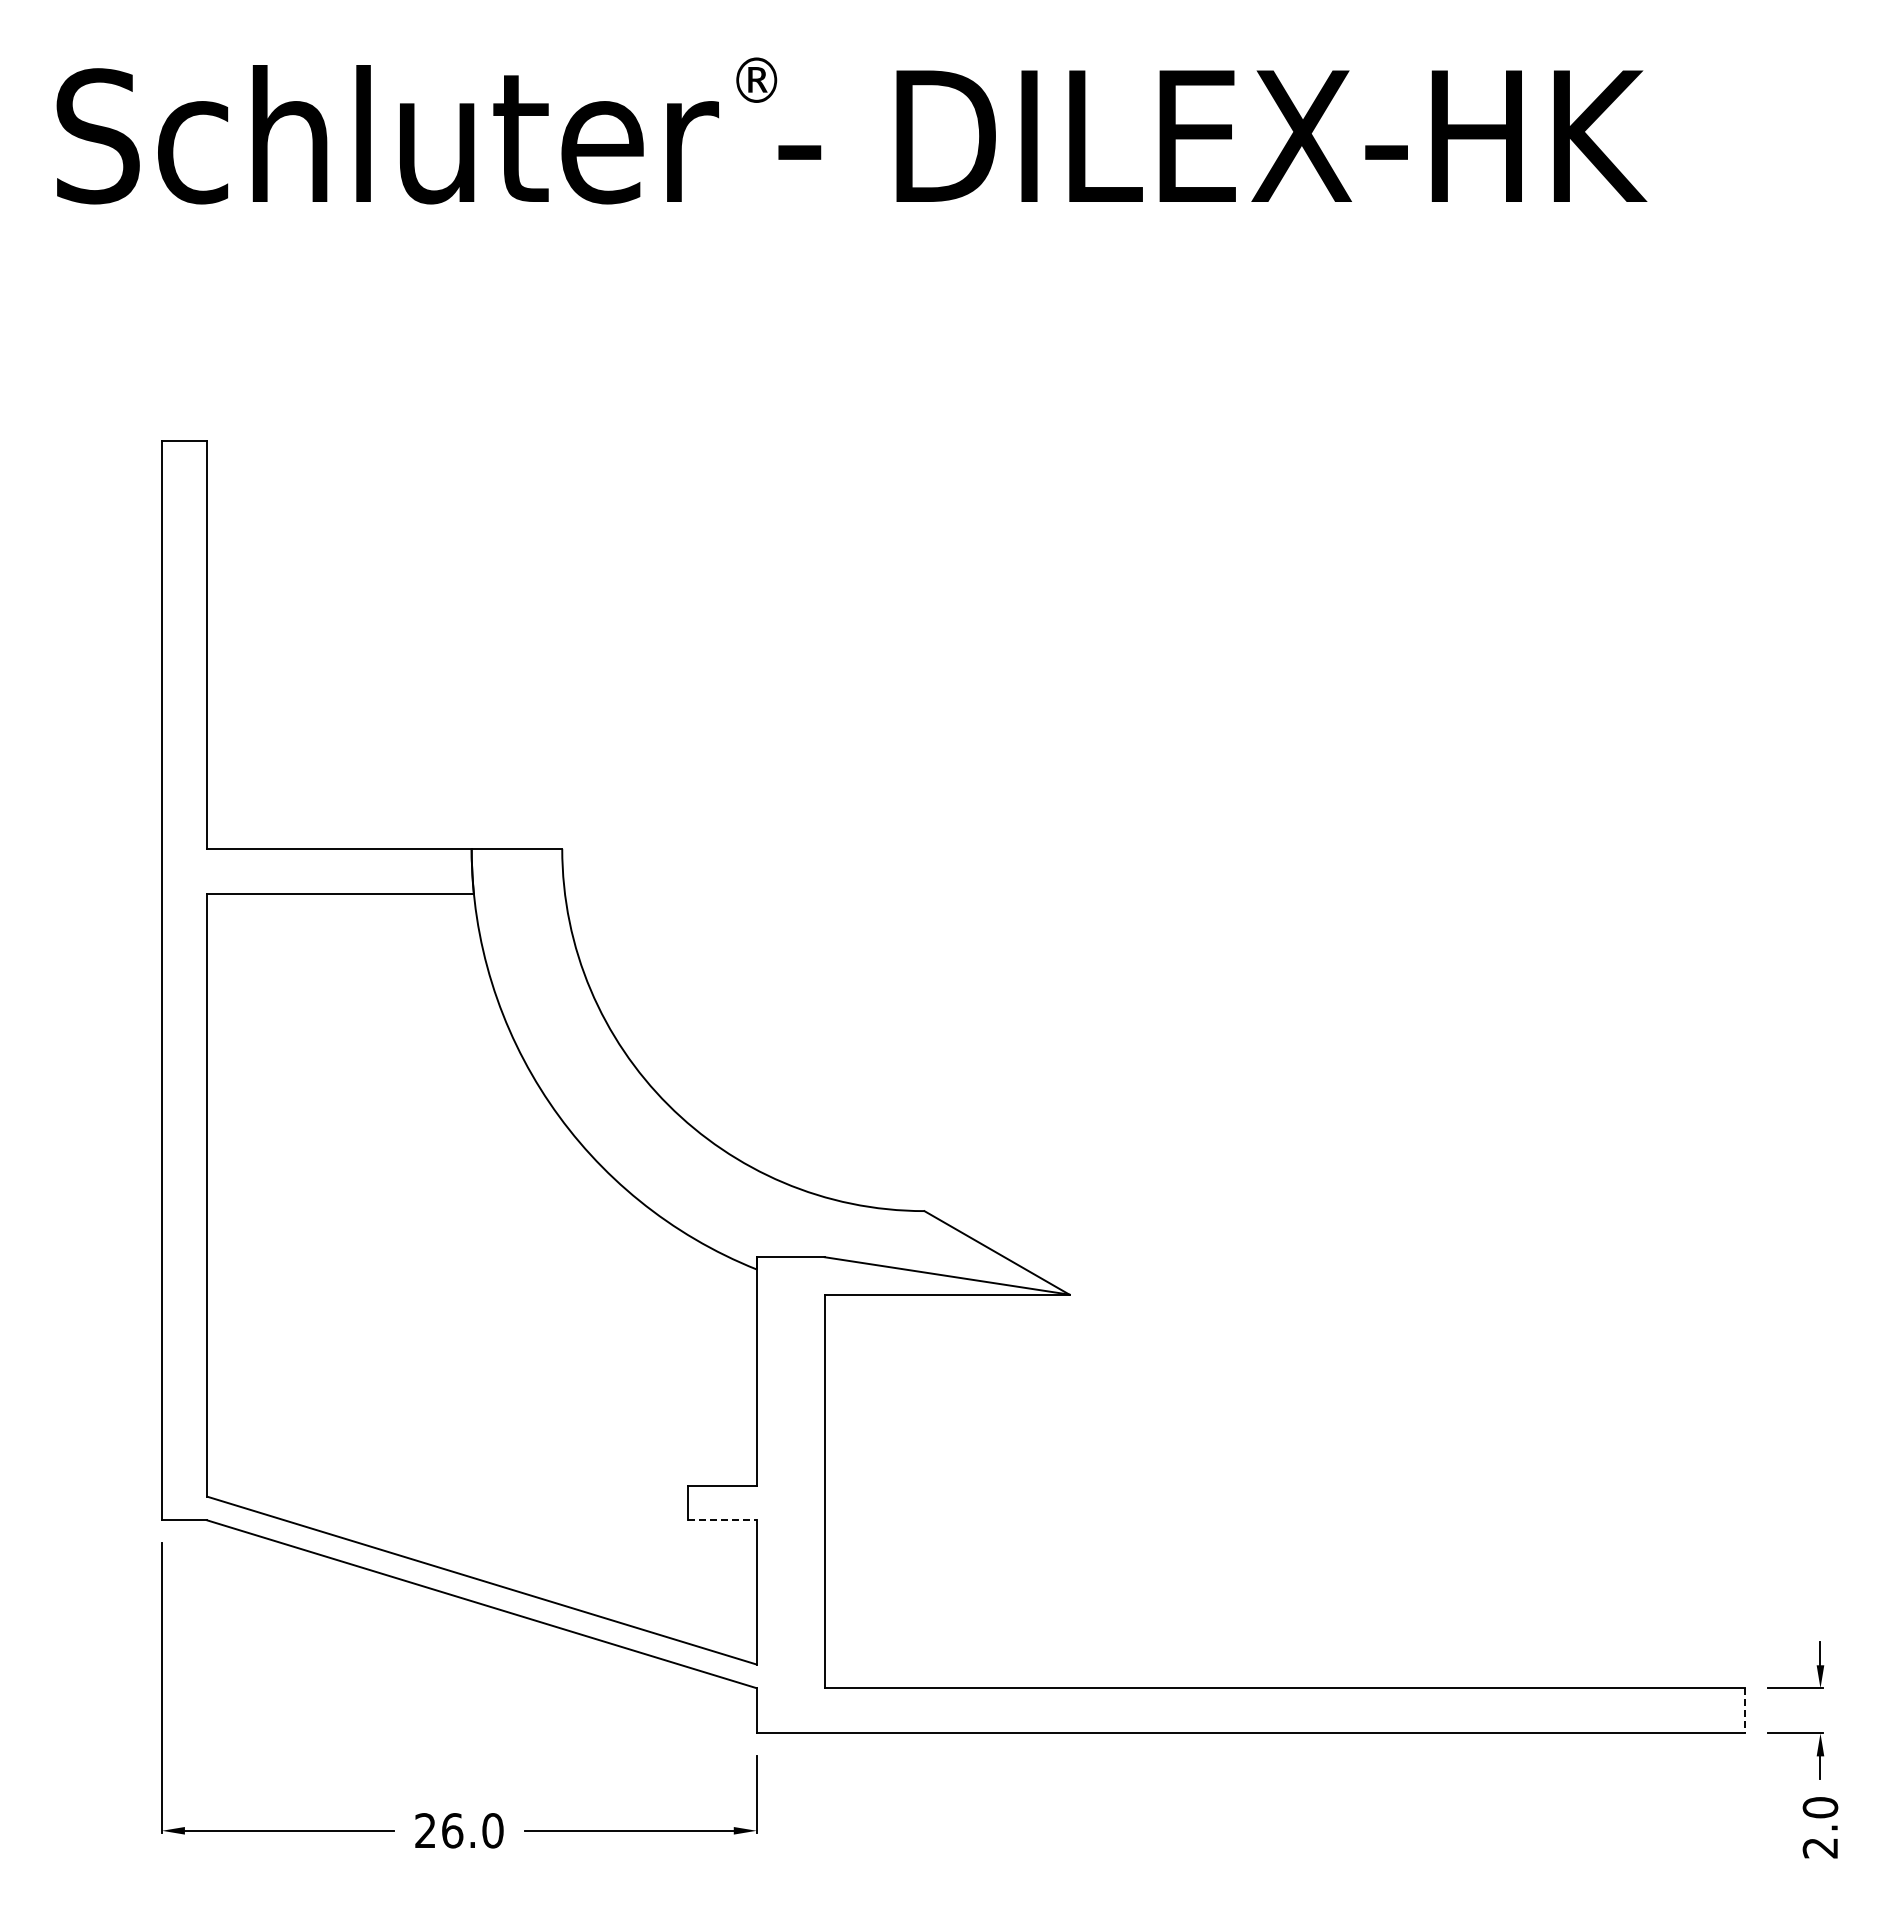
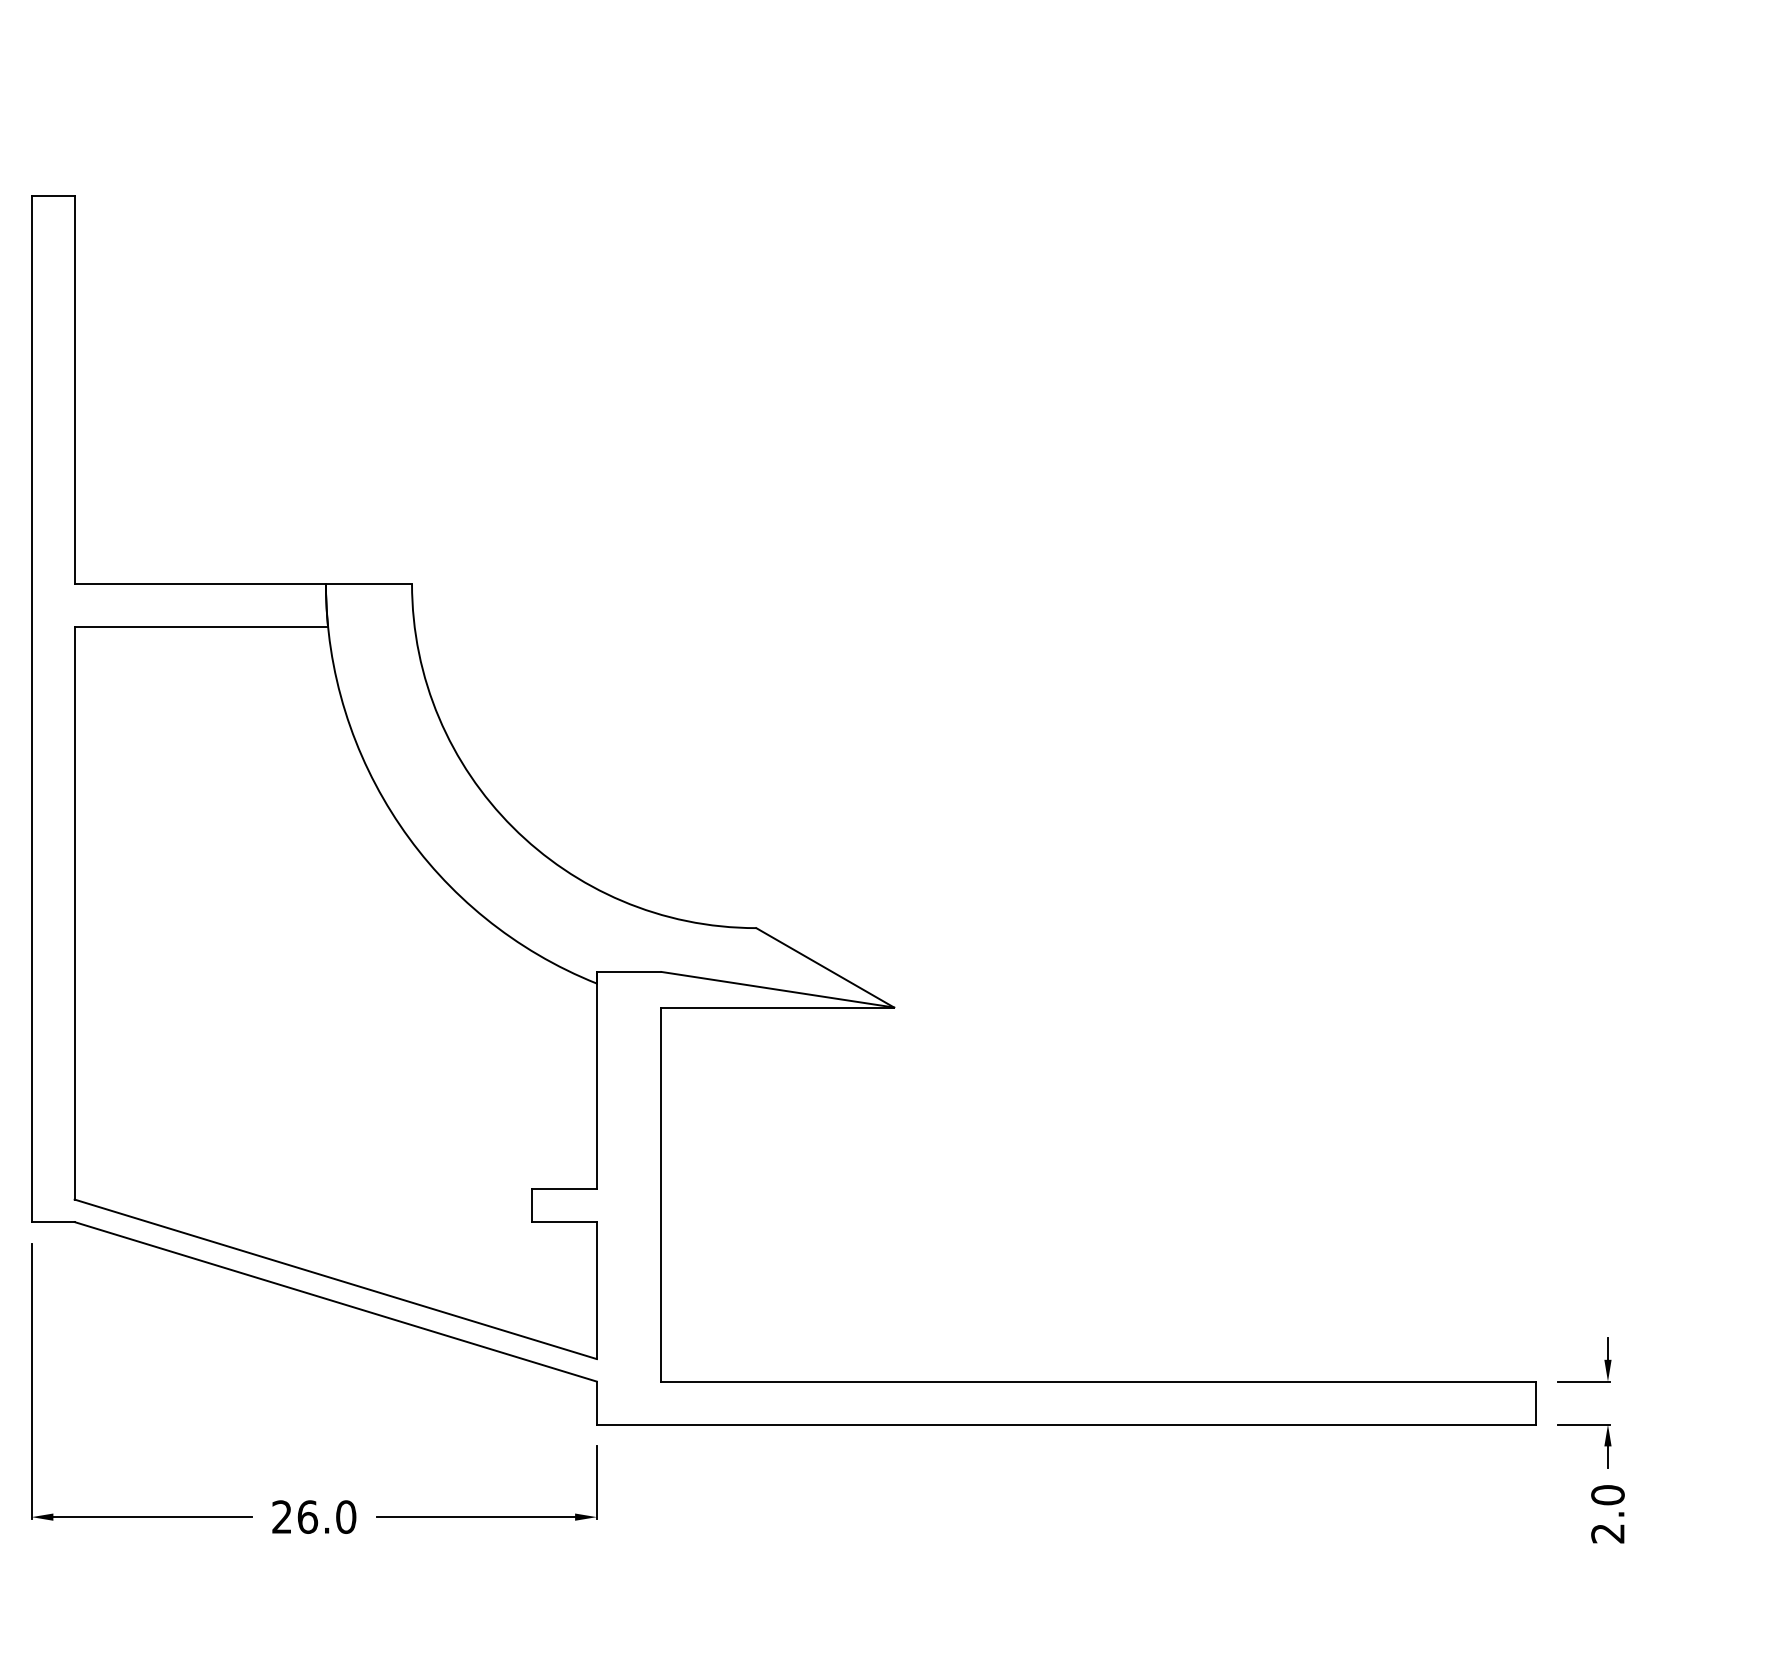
line: (722, 1520) -> (564, 1222), dashed -> solid
line: (1744, 1710) -> (1535, 1402), dashed -> solid

